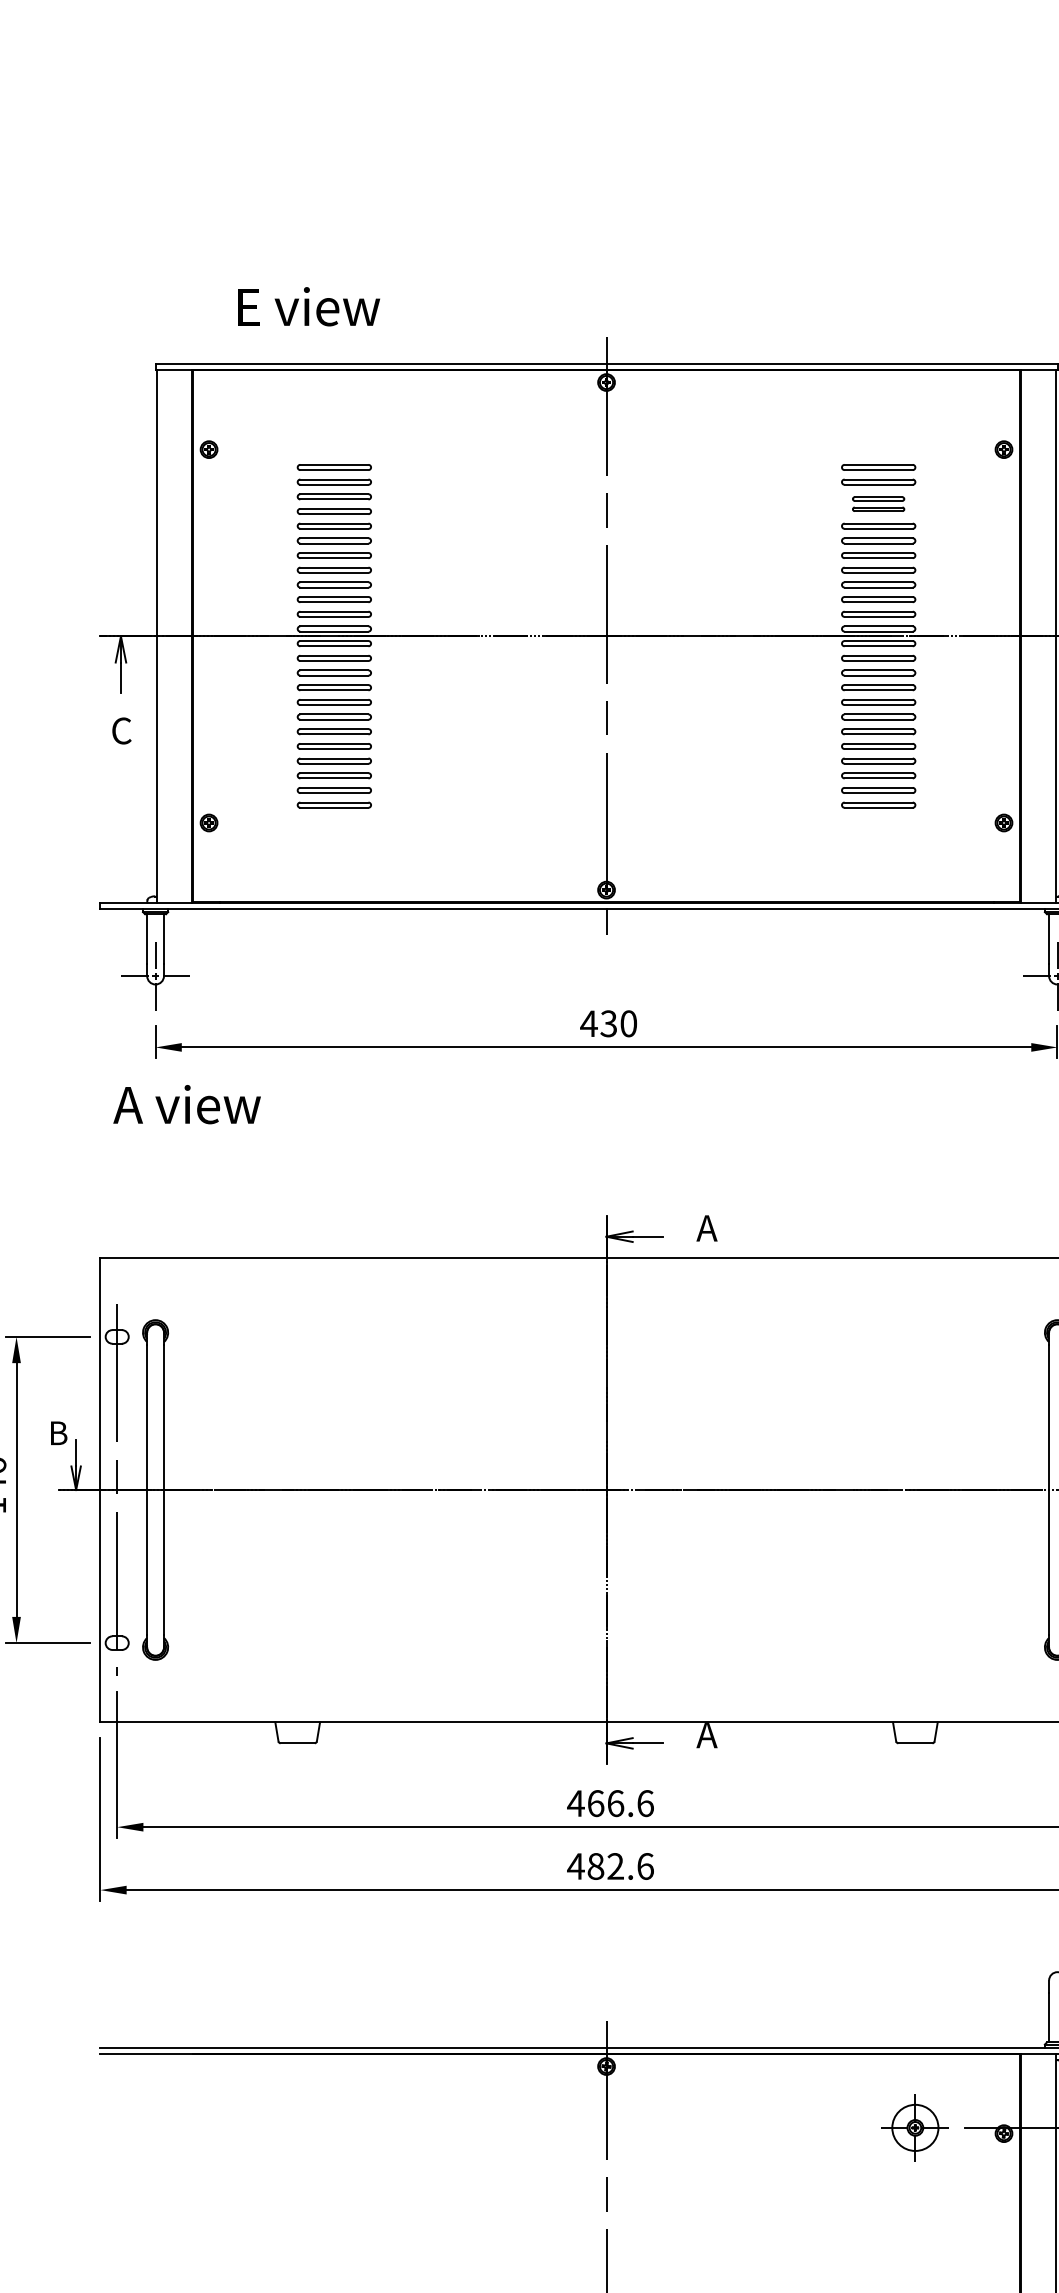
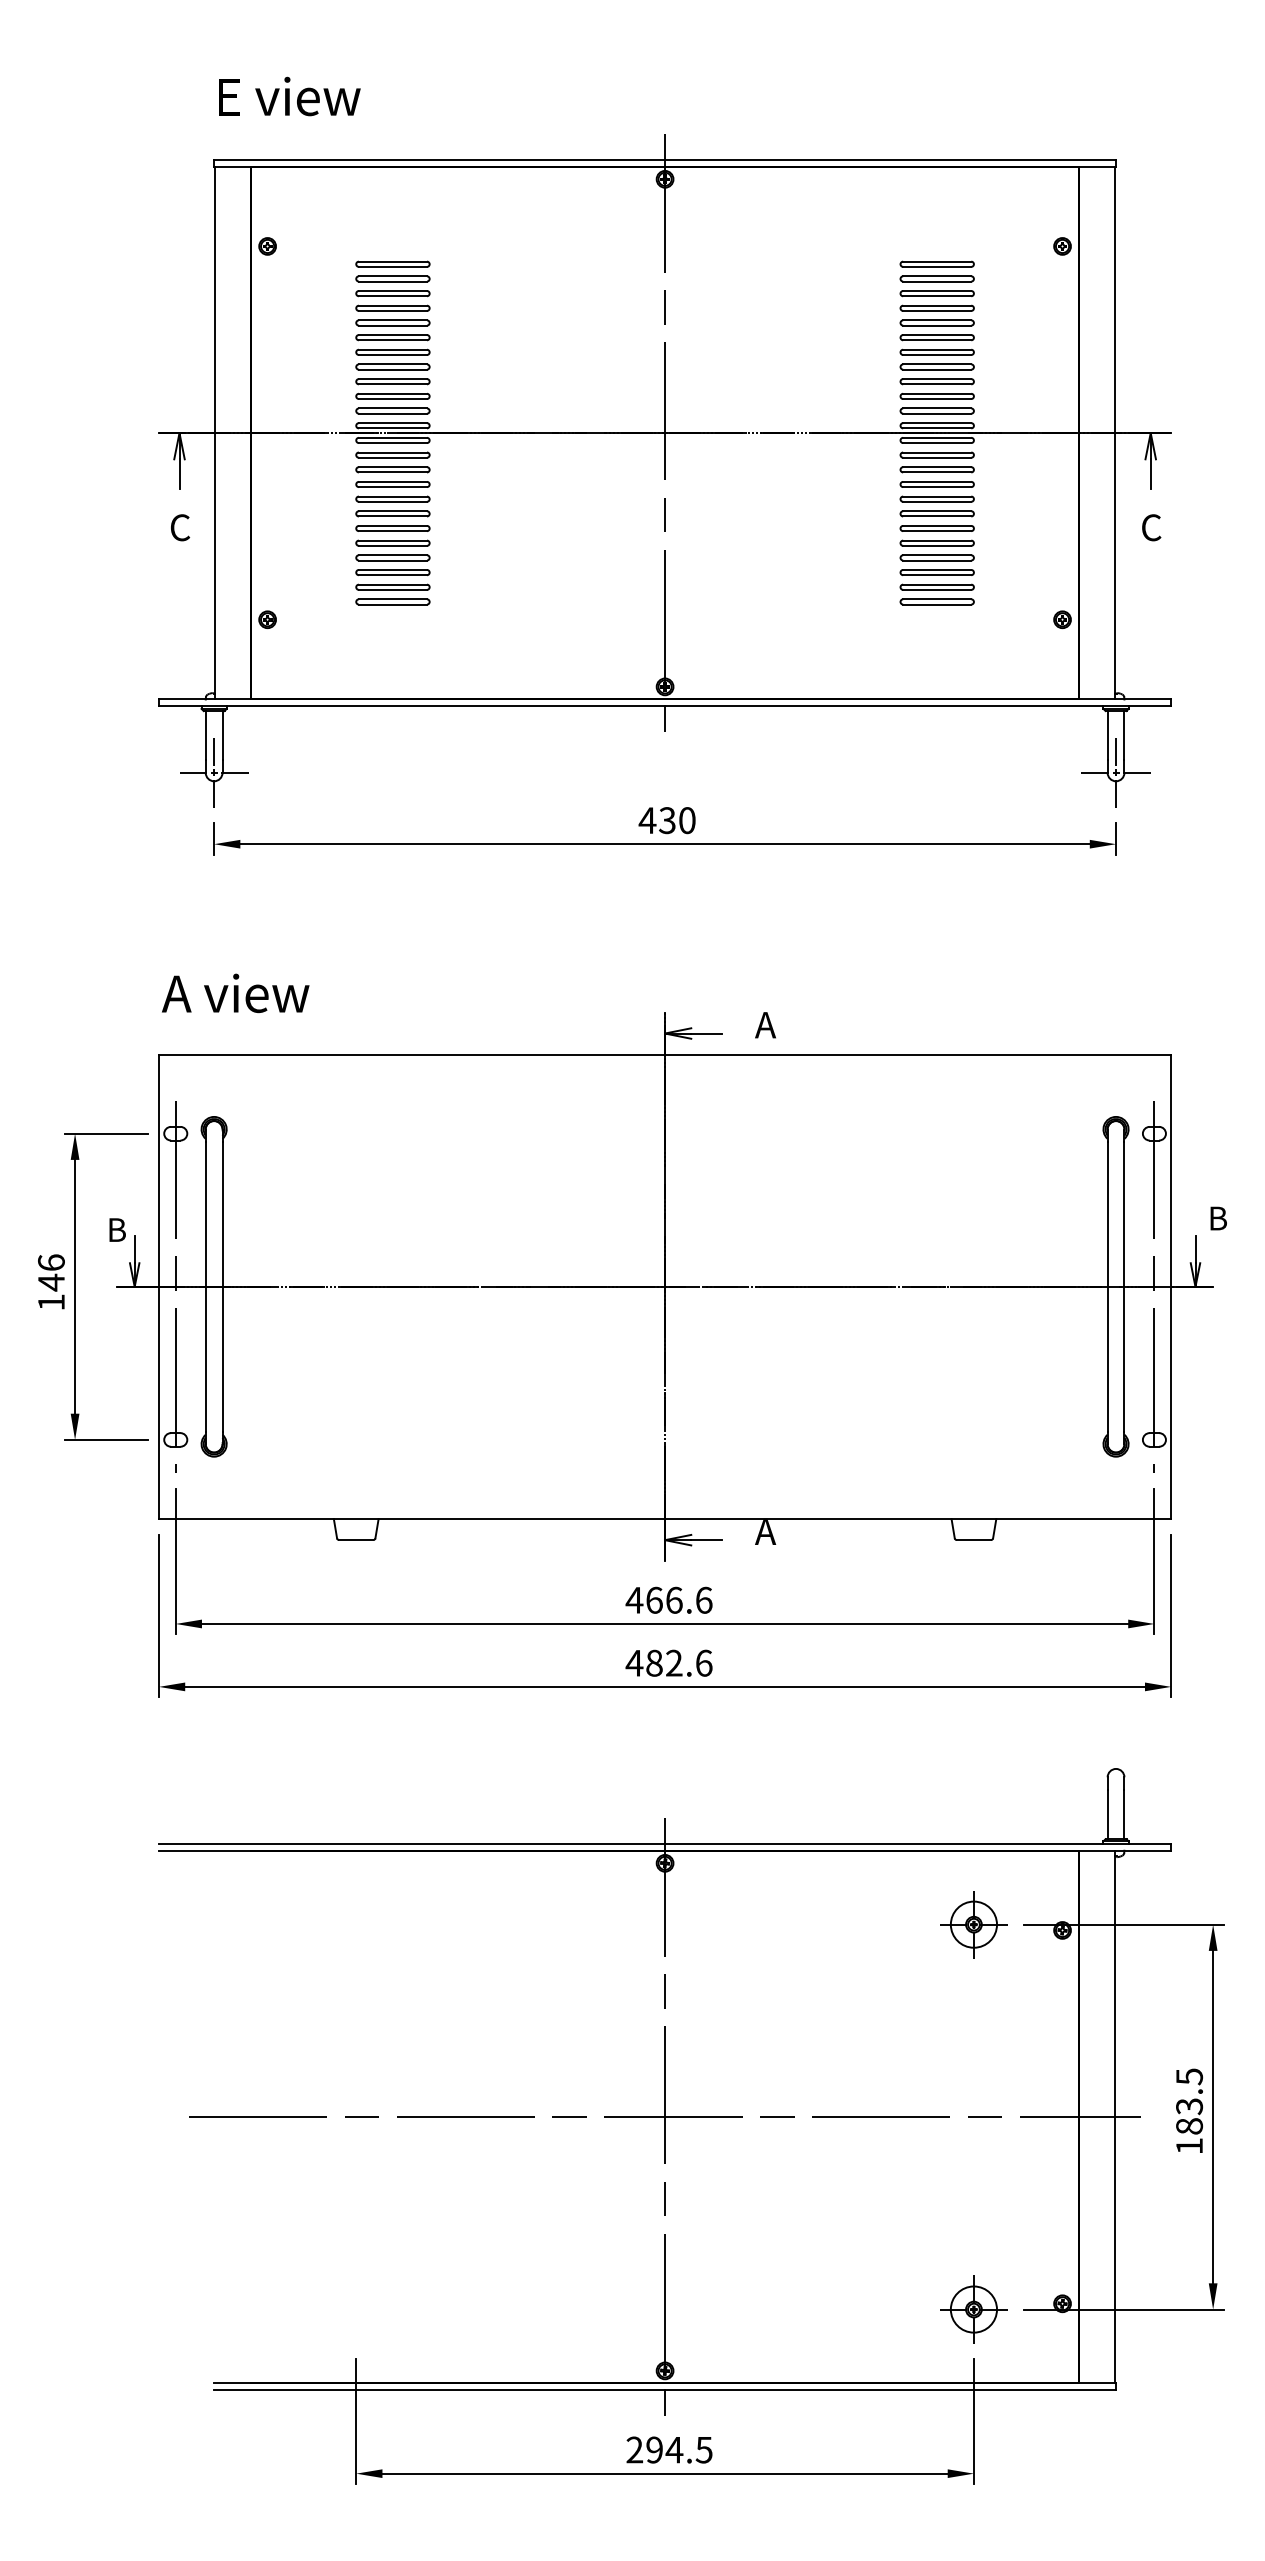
text: (308, 306) -> (289, 96), moved
part: (877, 503) -> (936, 300), size x1.43
text: (186, 1104) -> (235, 993), moved

